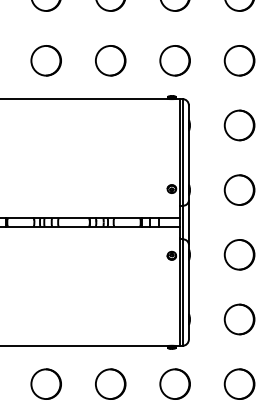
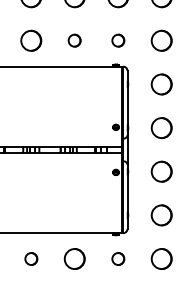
circle: (110, 60) -> (74, 40), size x0.6
circle: (175, 60) -> (118, 40), size x0.6
circle: (46, 383) -> (31, 258), size x0.6
circle: (175, 383) -> (118, 258), size x0.6

